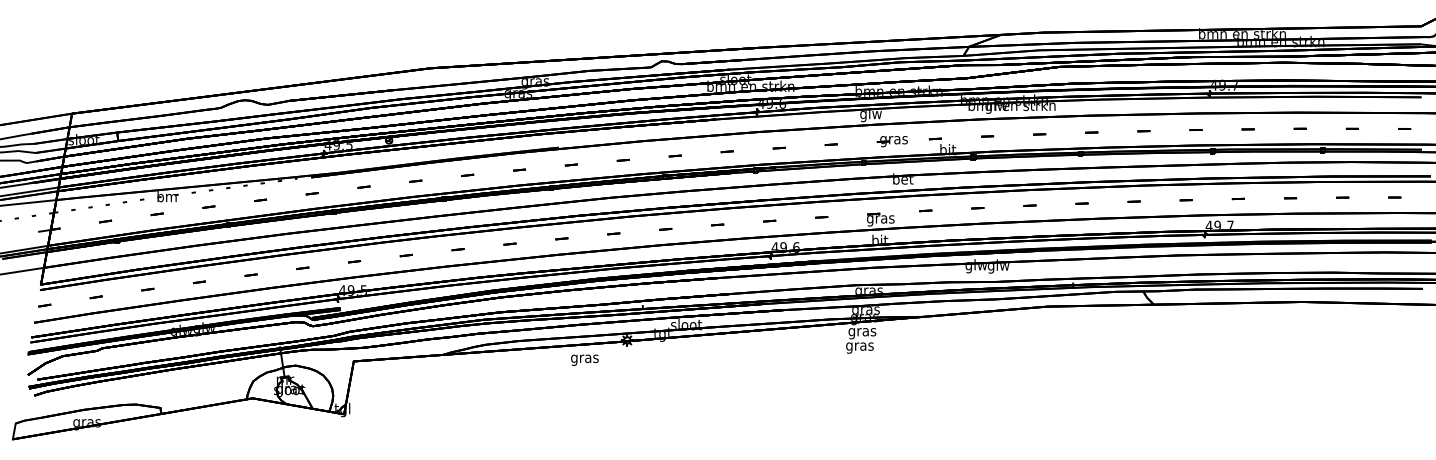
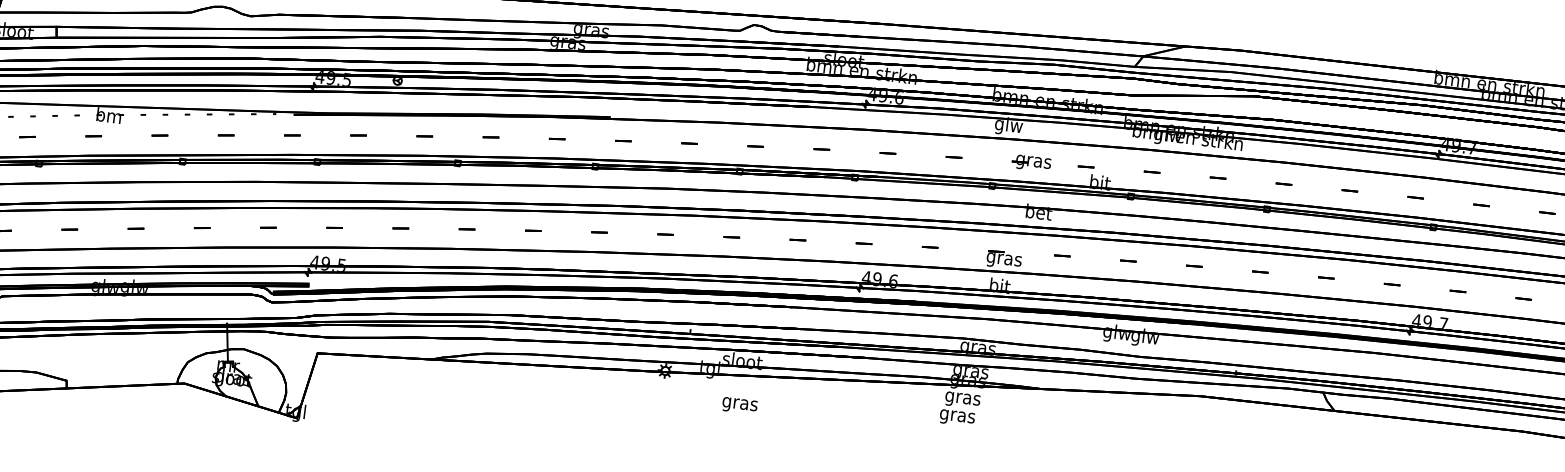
text: (584, 359) -> (739, 404), moved

